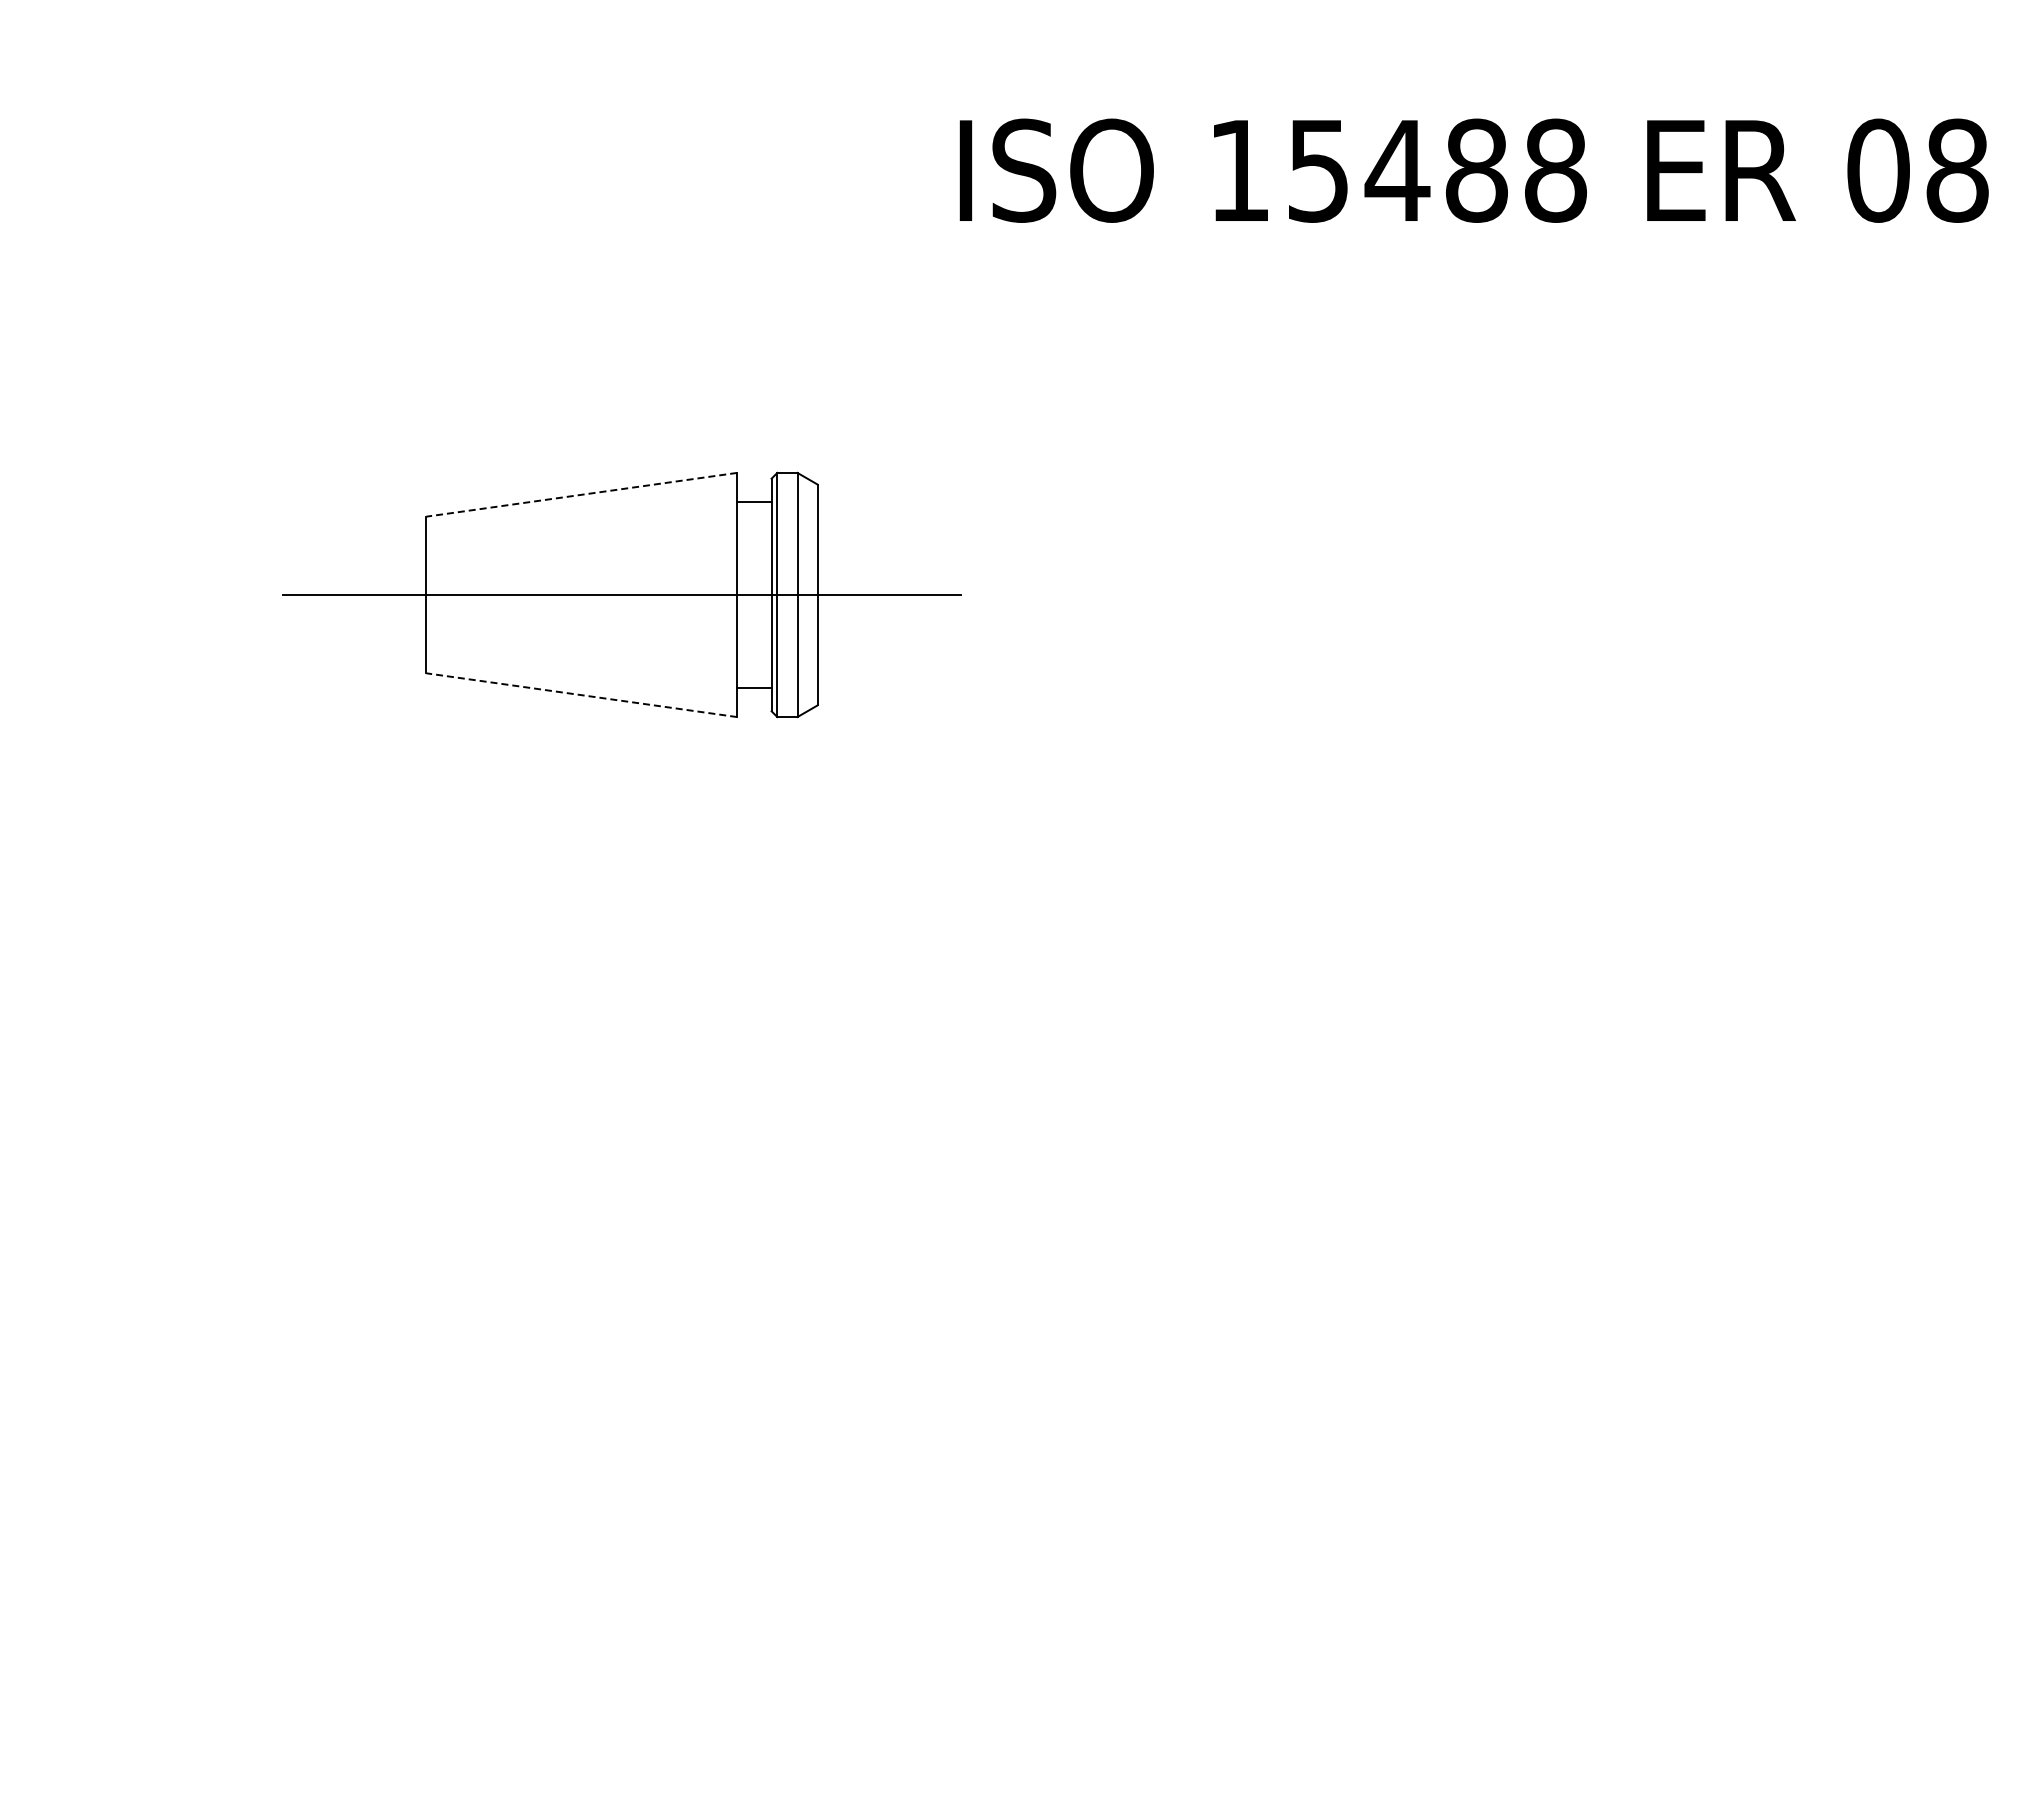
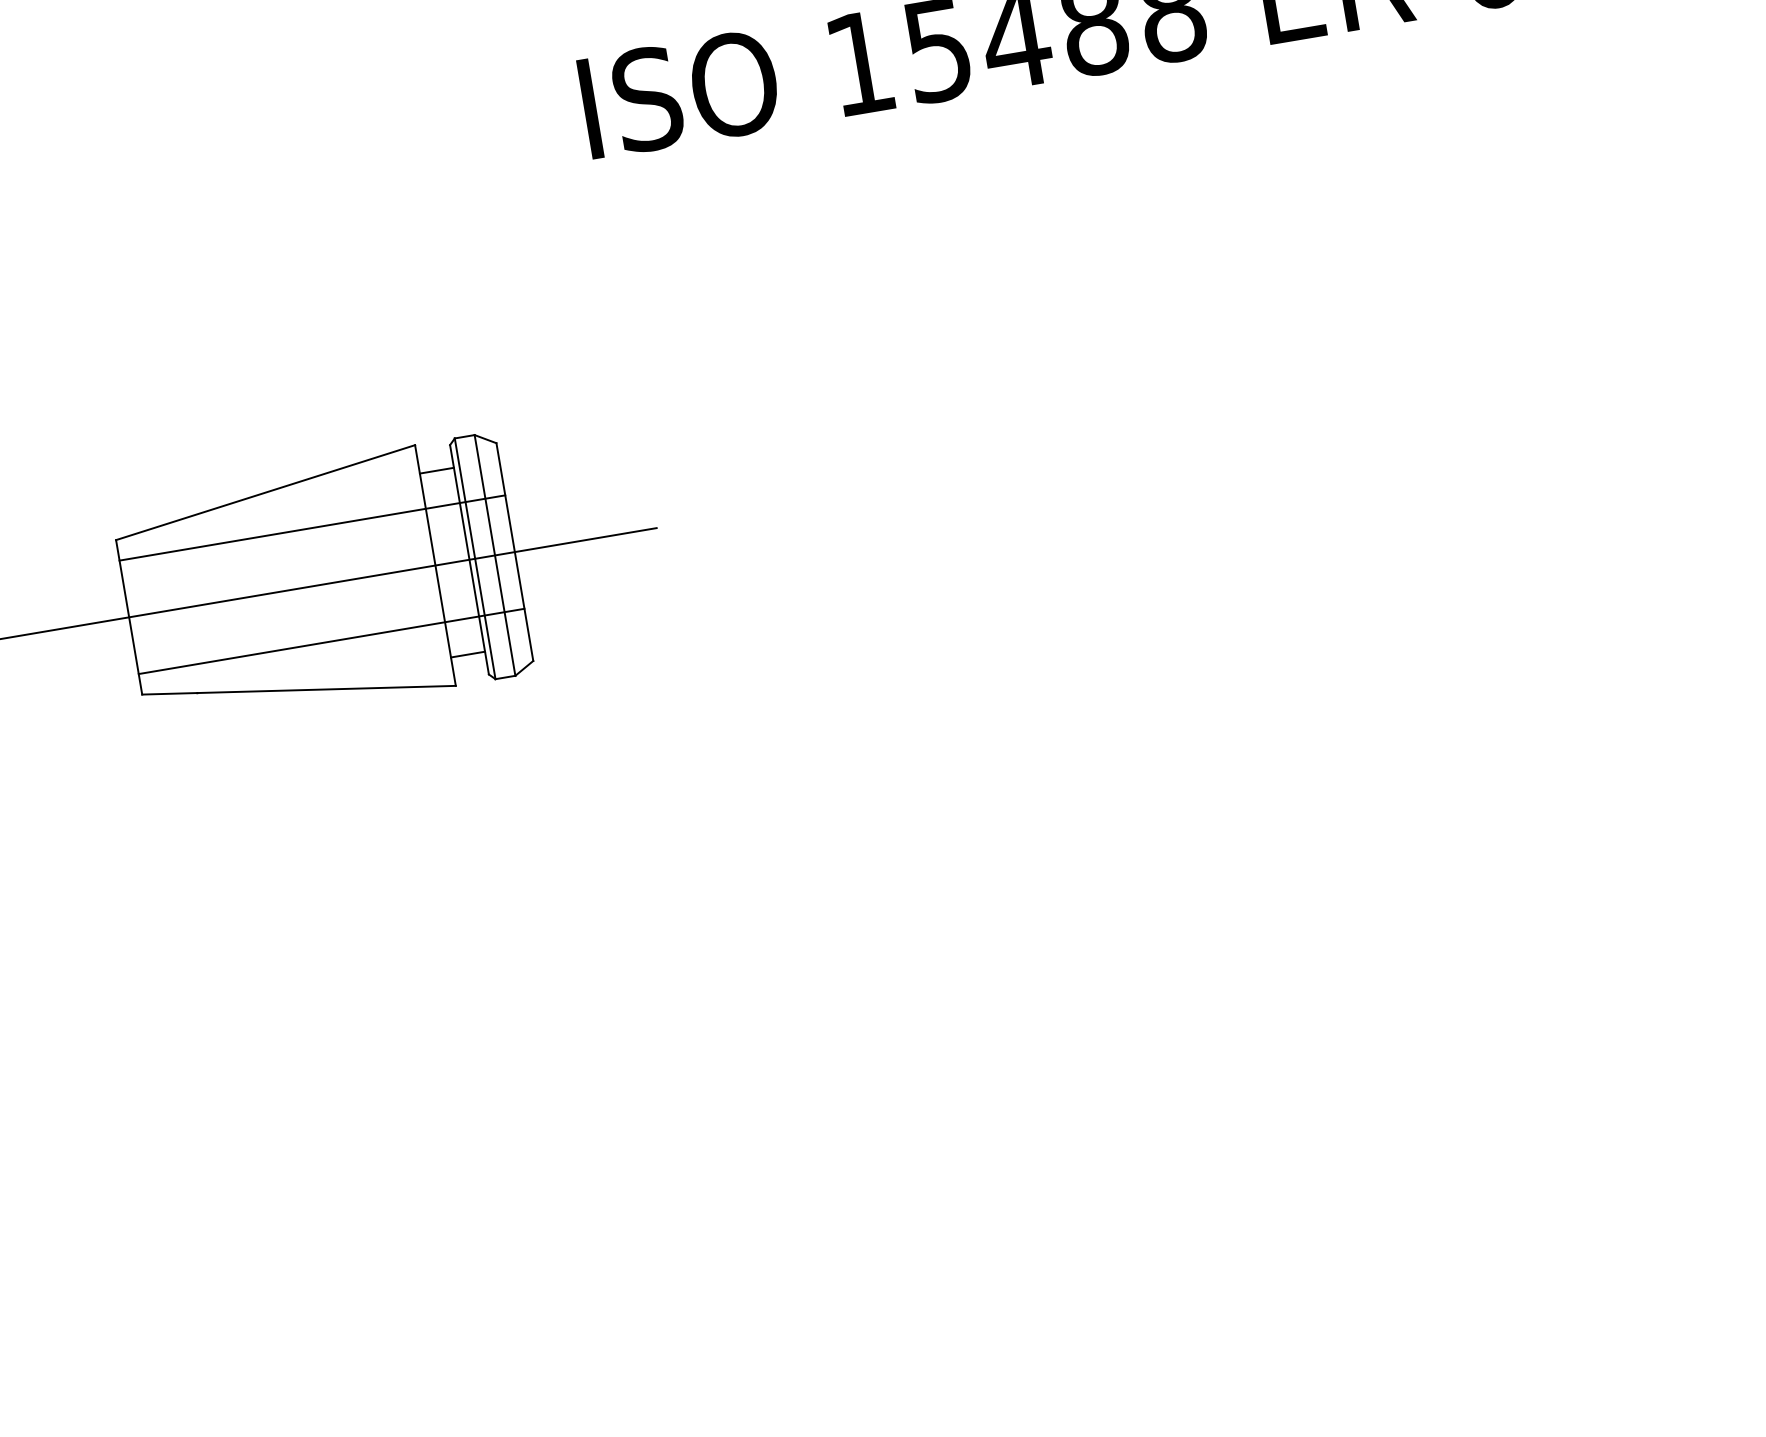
line: (581, 494) -> (265, 492), dashed -> solid
line: (621, 537) -> (311, 528), added
line: (621, 652) -> (331, 641), added
line: (581, 695) -> (298, 690), dashed -> solid

